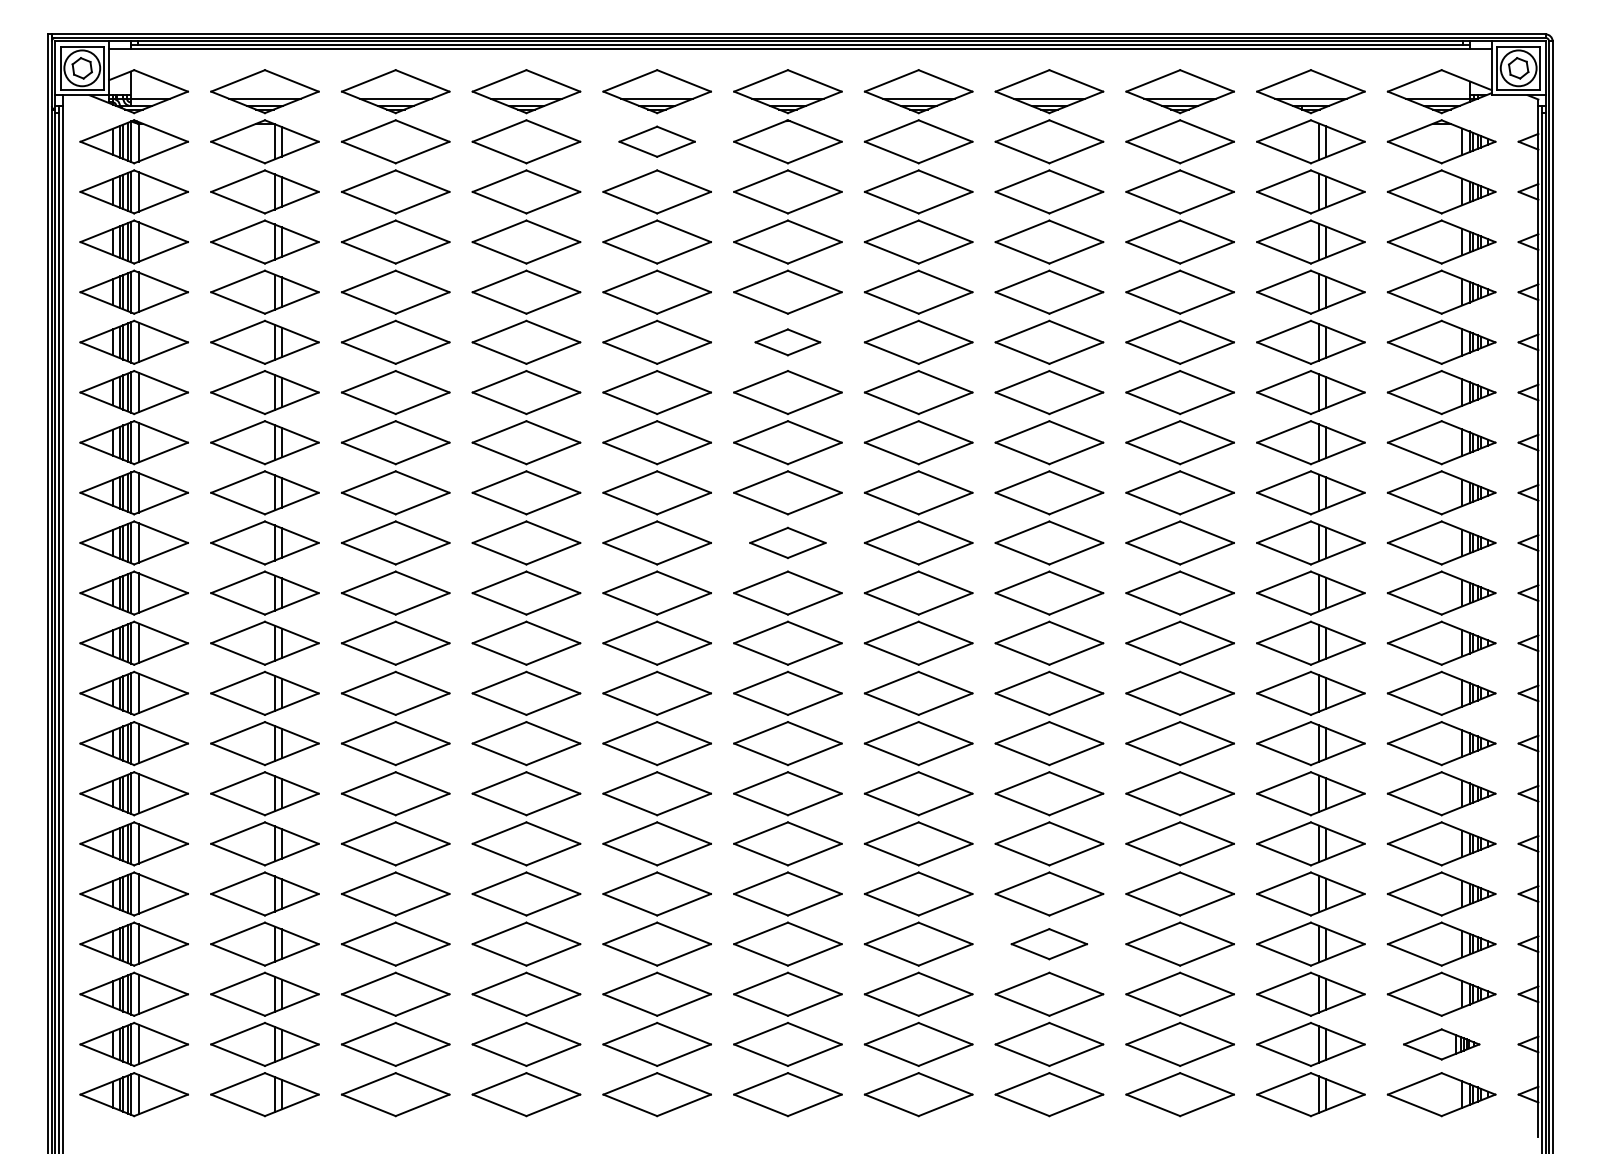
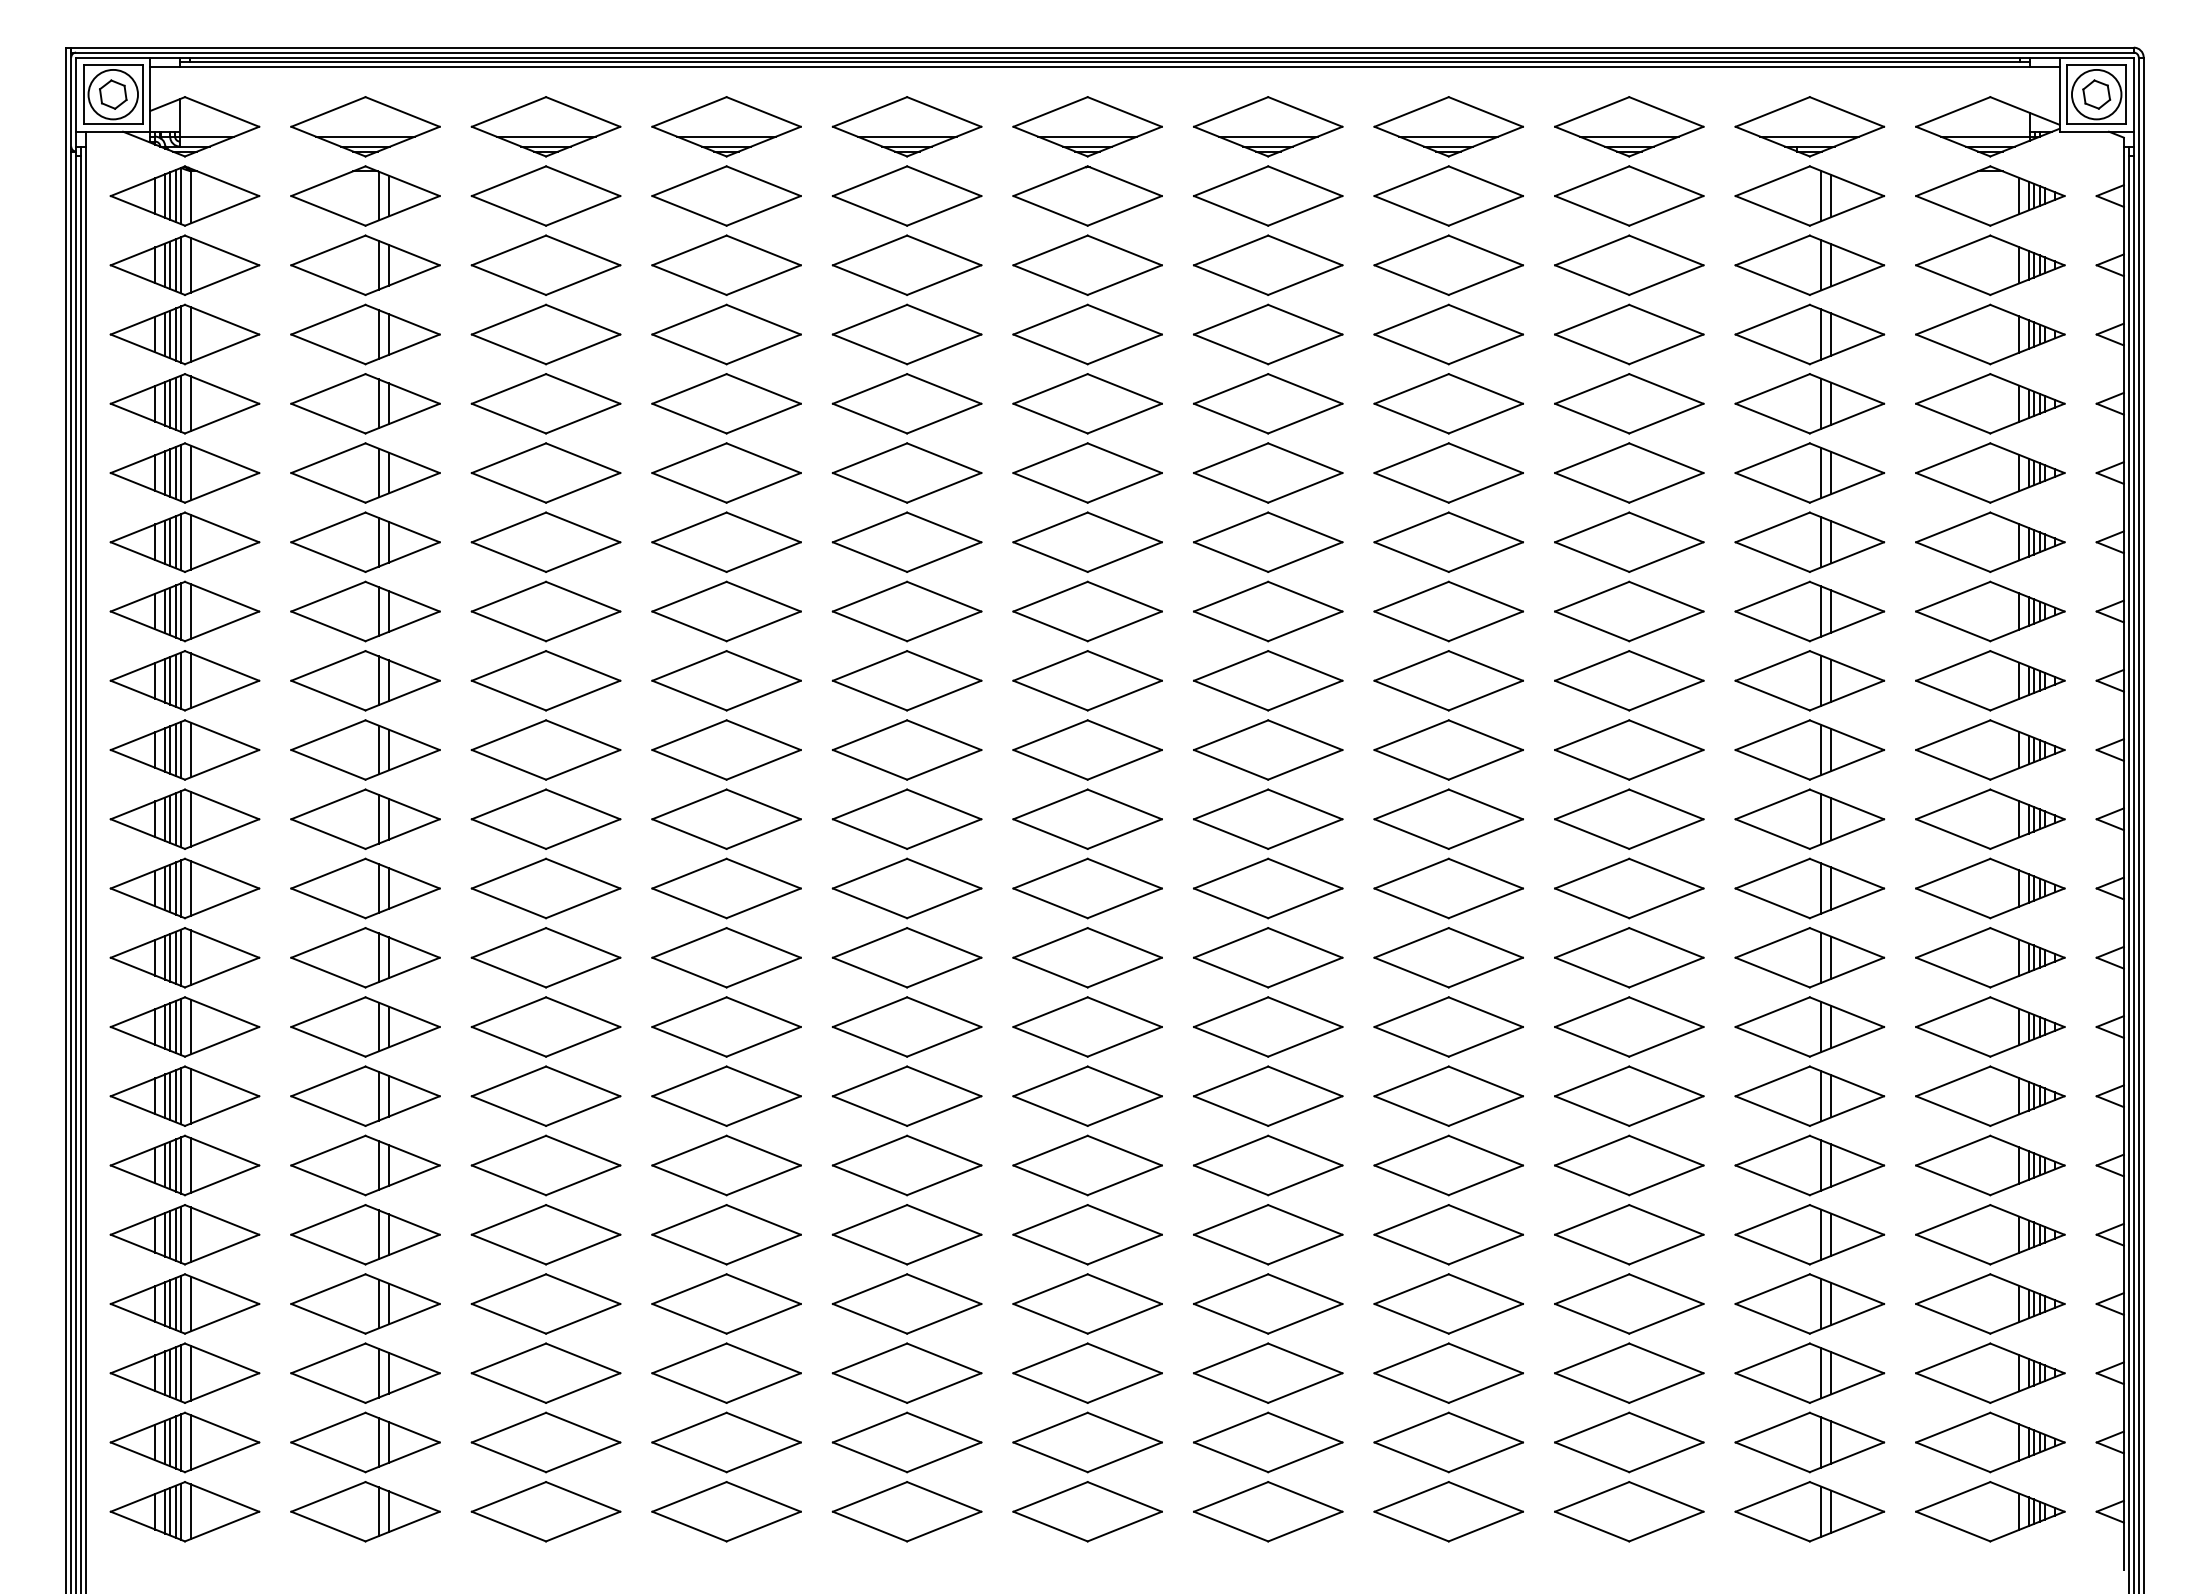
part: (656, 141) -> (906, 195), size x1.43
part: (787, 341) -> (1087, 472), size x1.67
part: (787, 542) -> (1087, 749), size x1.43
part: (1049, 943) -> (1448, 1303), size x1.43
part: (1441, 1044) -> (1990, 1442), size x1.43

